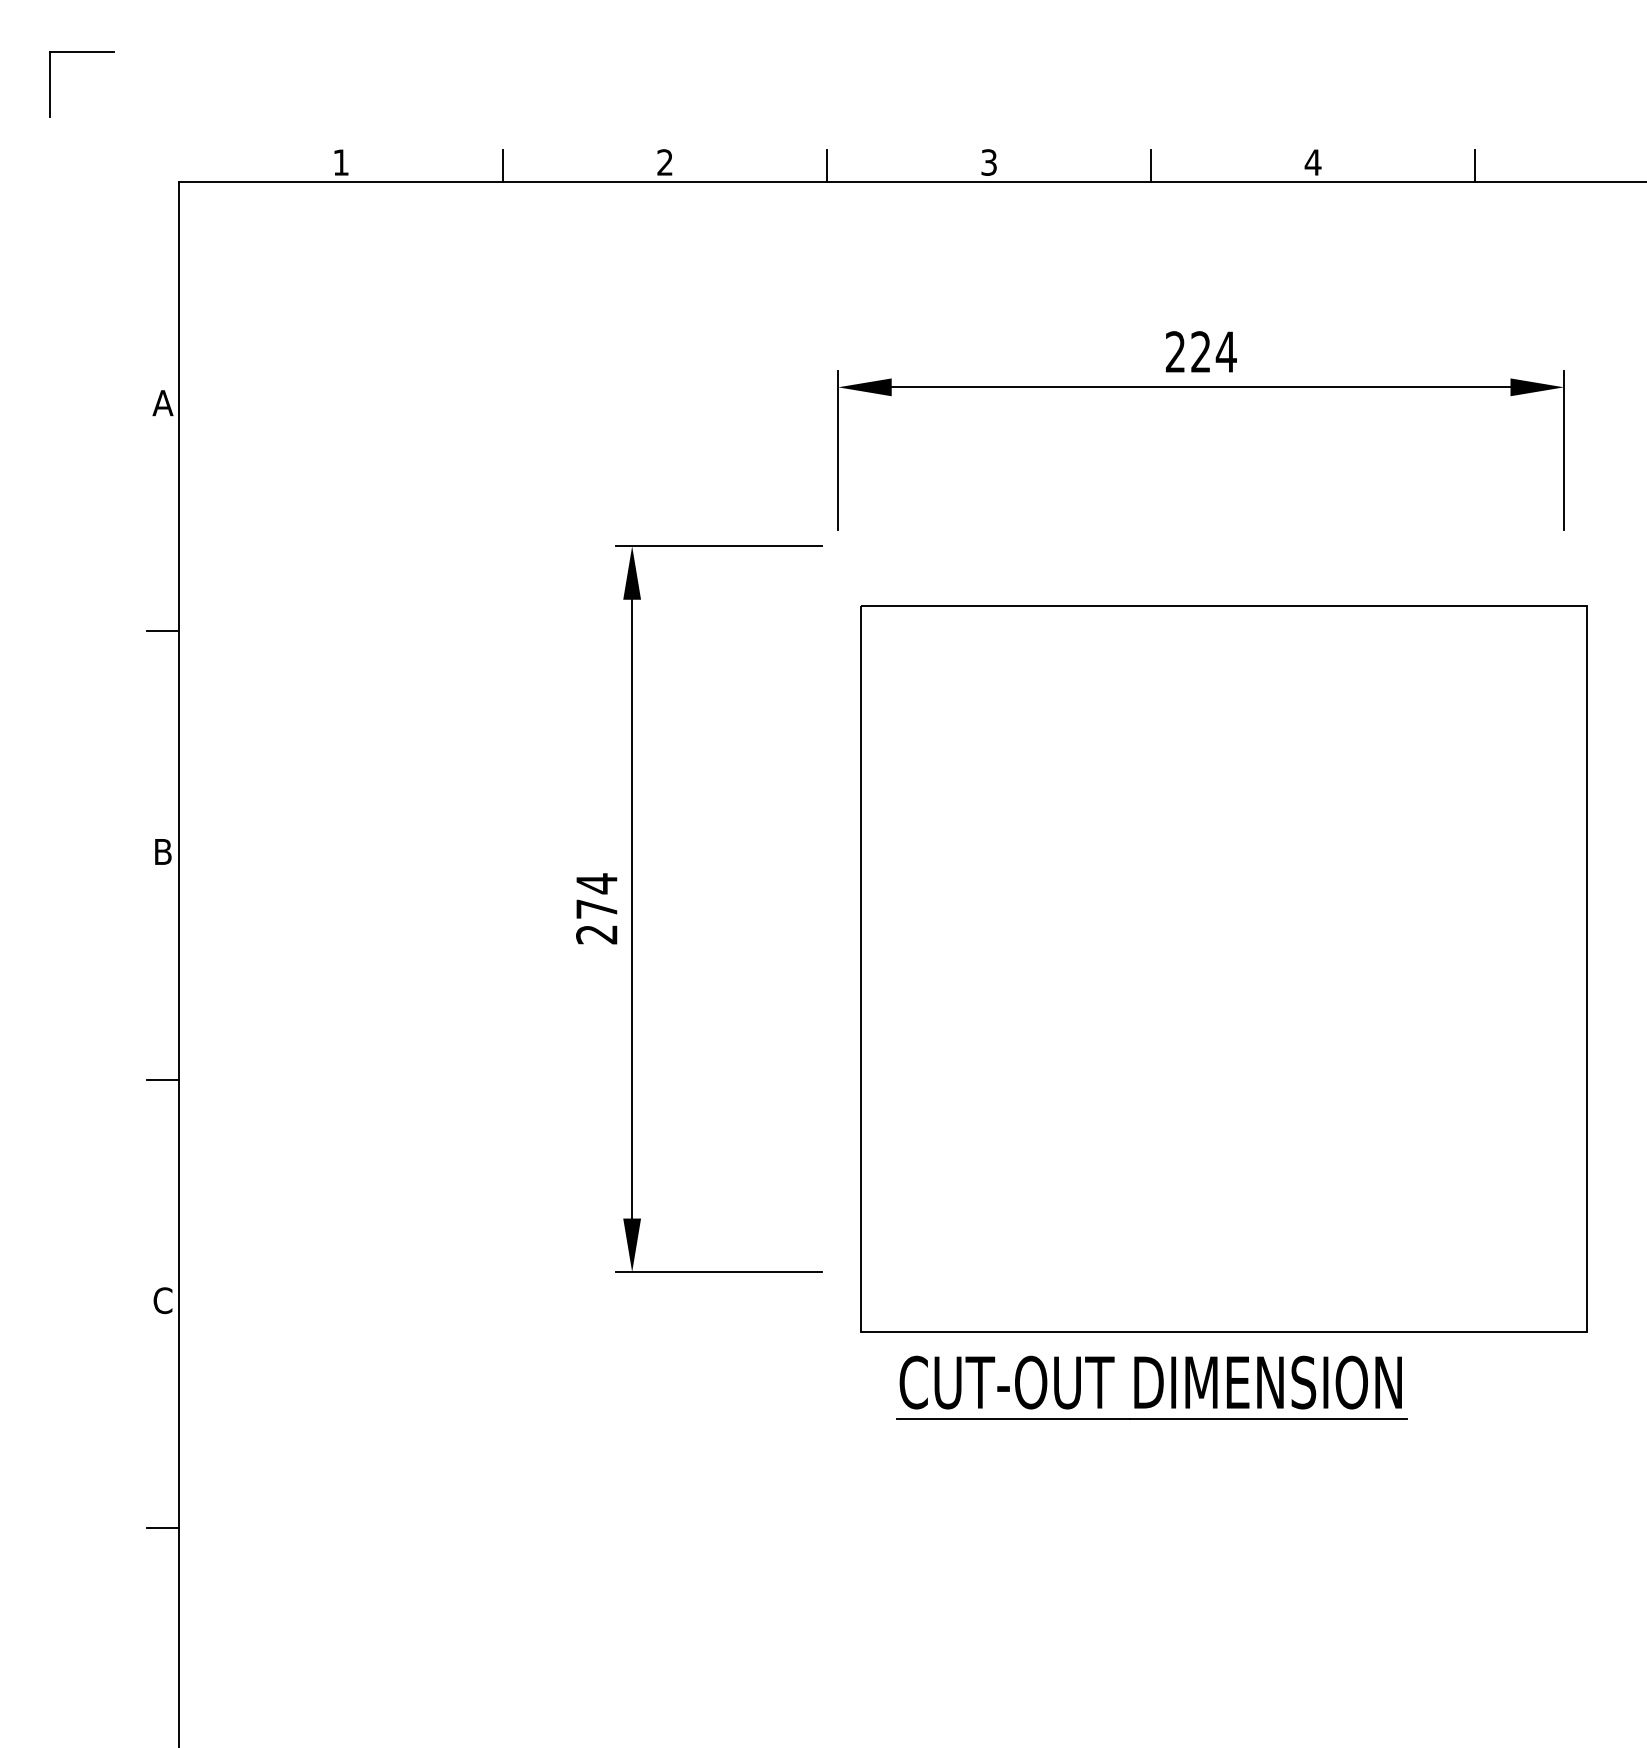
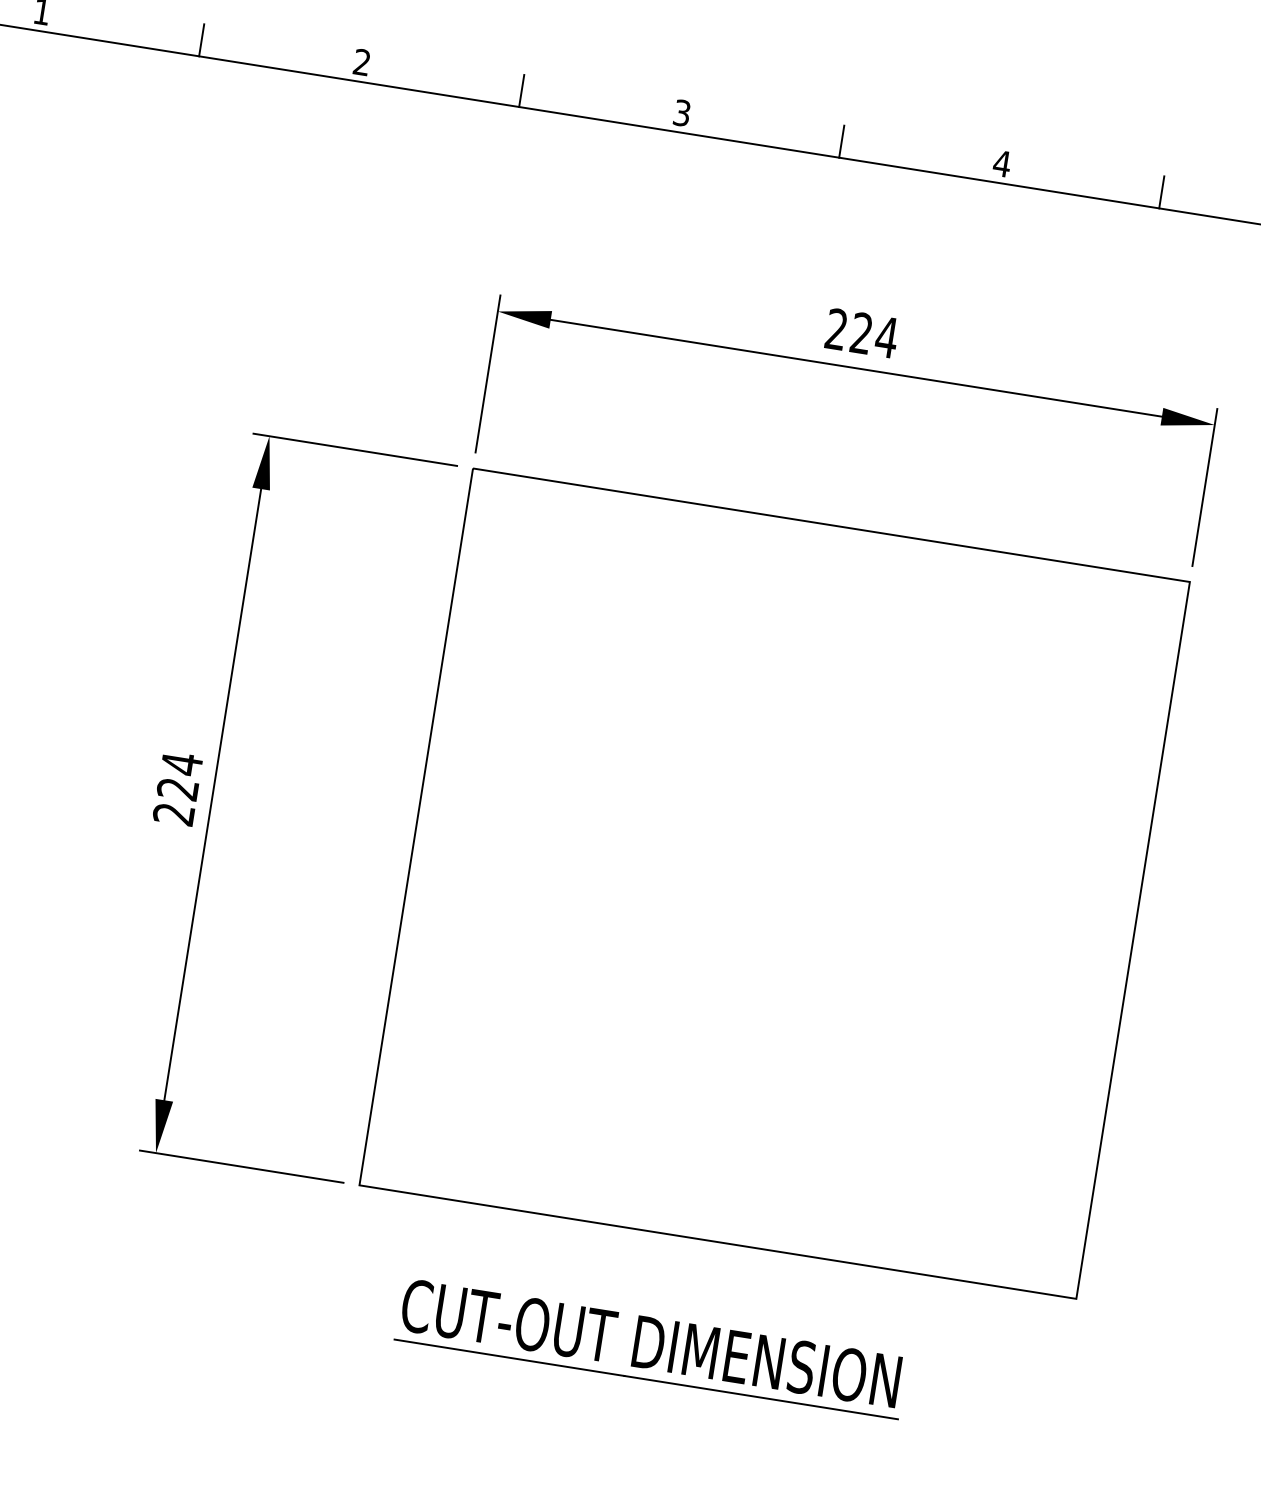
text: (596, 908) -> (177, 788), 274 -> 224
part: (1223, 968) -> (774, 882), moved

